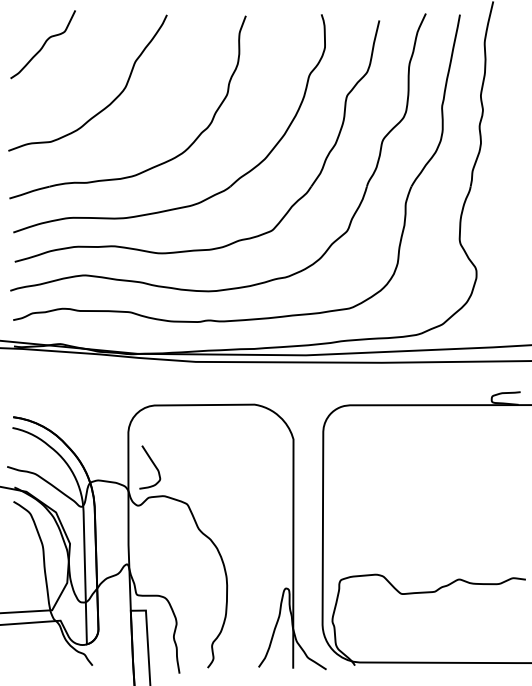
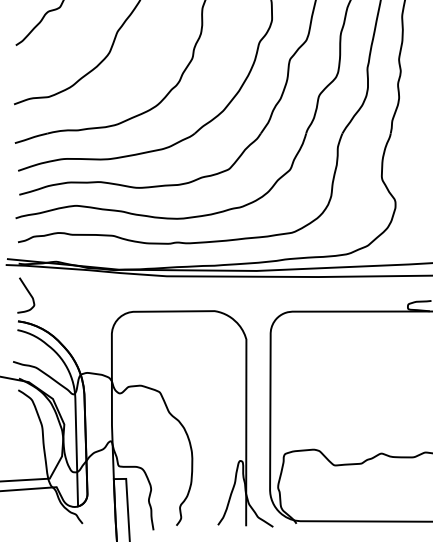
curve: (153, 465) -> (28, 293), moved

